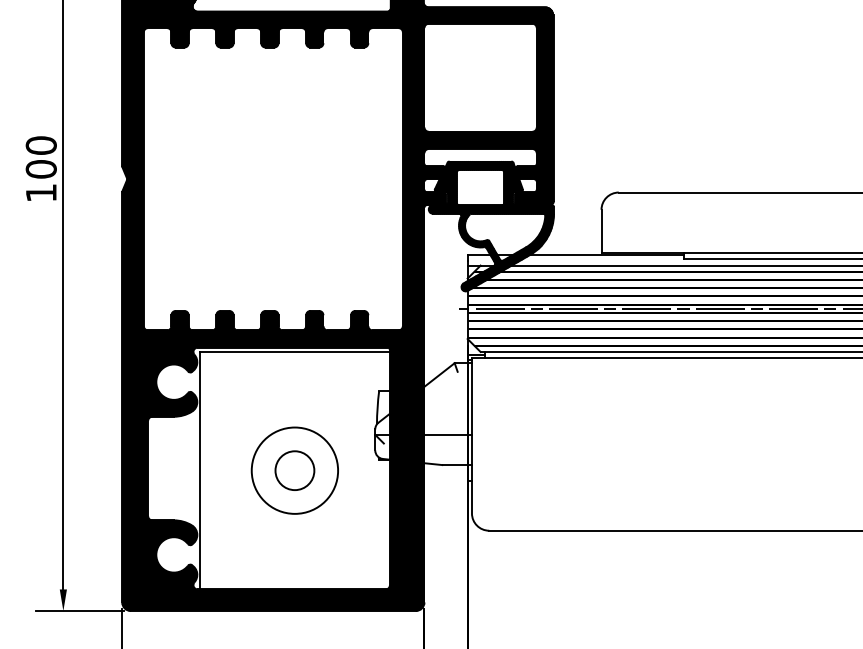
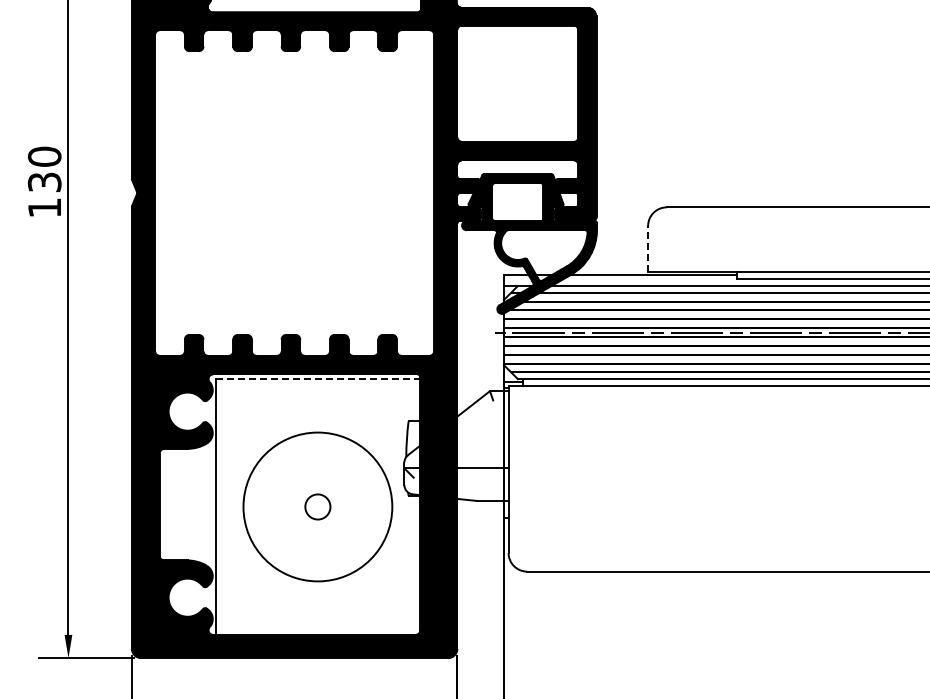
text: (41, 169) -> (44, 182), 100 -> 130
line: (601, 230) -> (648, 248), solid -> dashed
line: (295, 352) -> (318, 379), solid -> dashed
circle: (294, 470) -> (317, 506), size x0.6
circle: (294, 470) -> (317, 506), size x1.6

